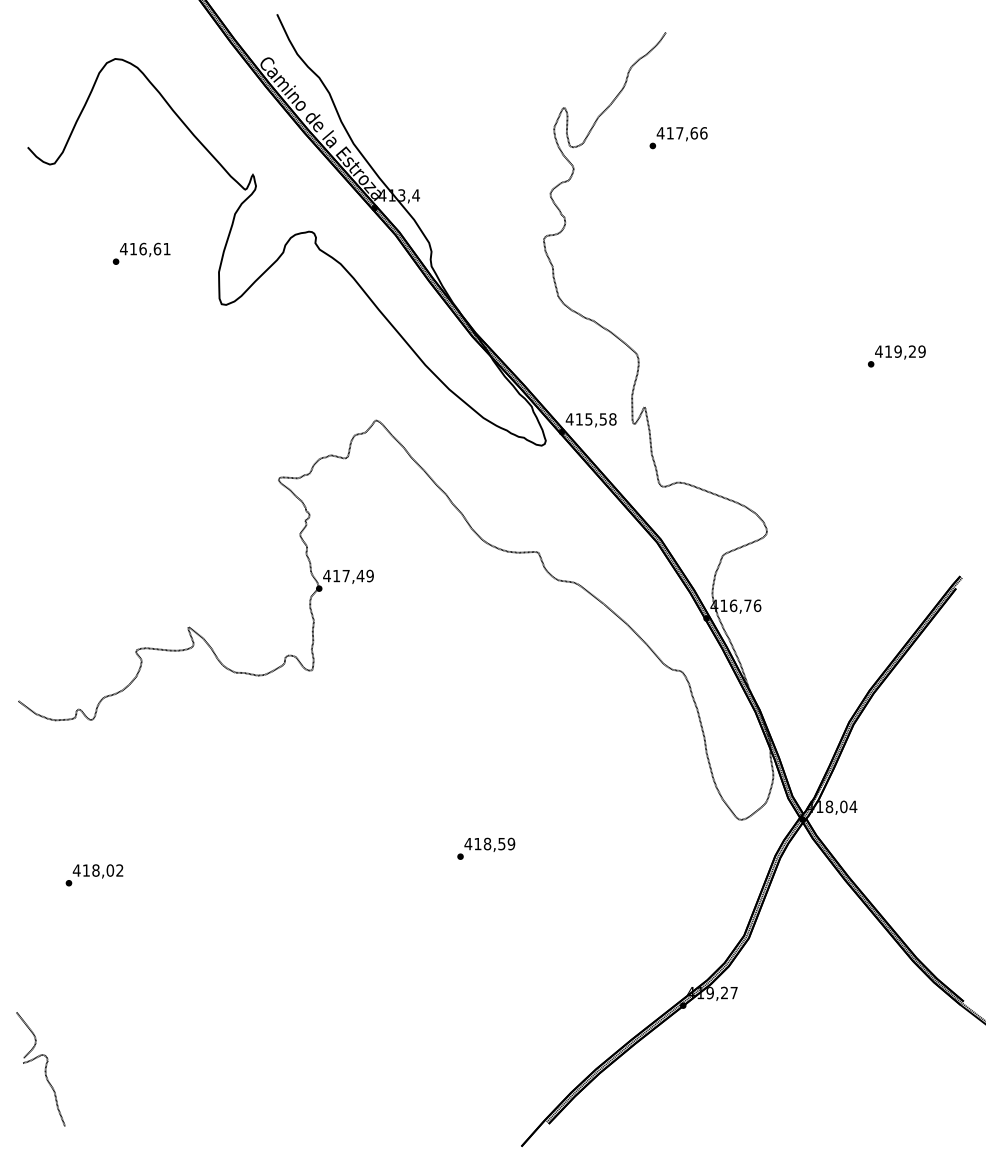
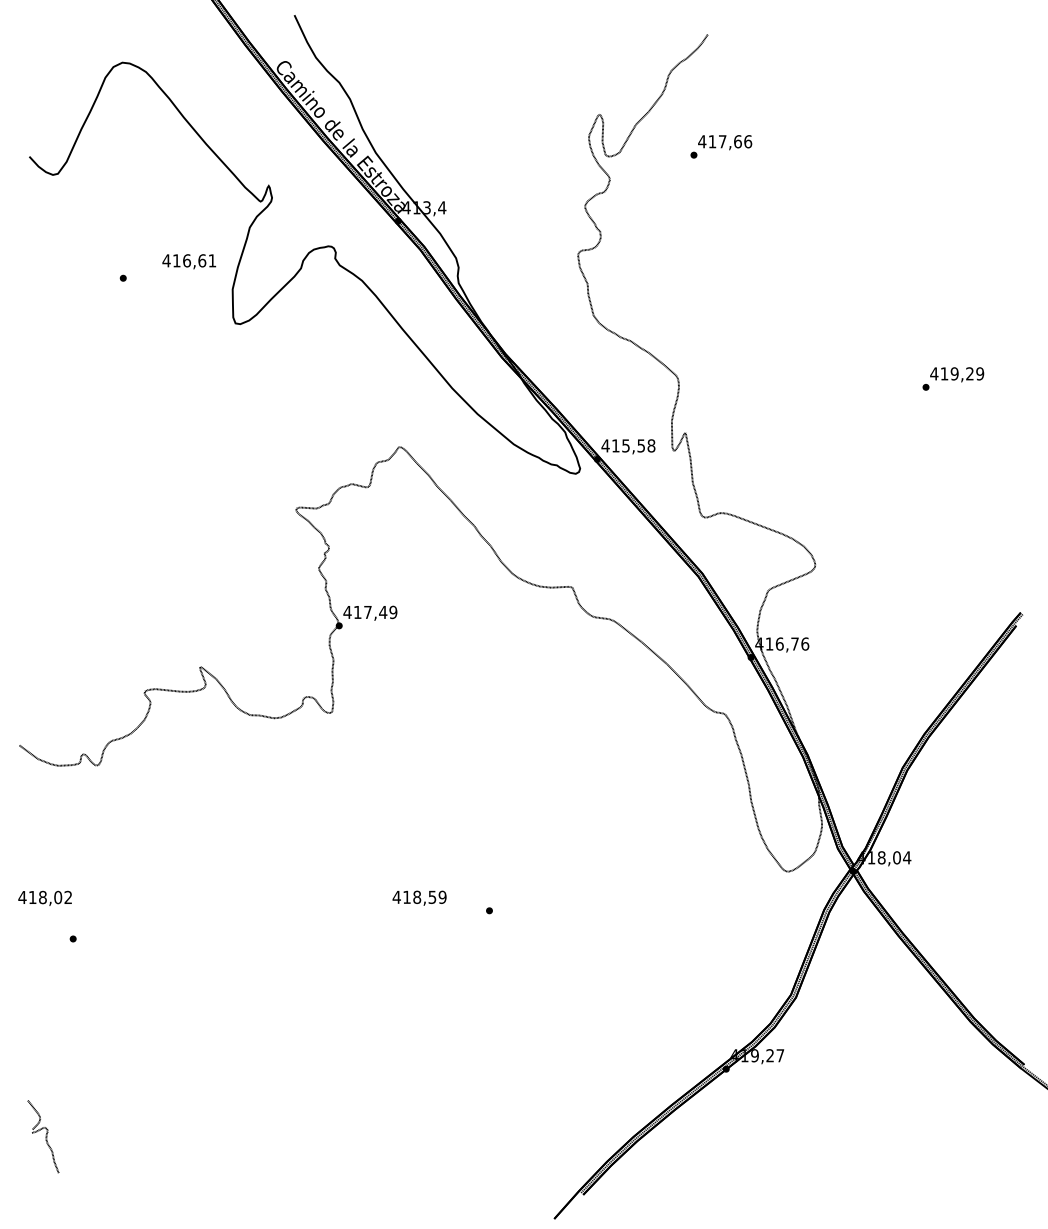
text: (145, 249) -> (189, 261), moved
text: (489, 844) -> (419, 897), moved
text: (97, 870) -> (44, 897), moved
part: (41, 1068) -> (43, 1136), size x0.6

